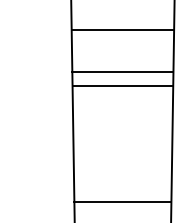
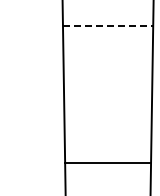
line: (123, 30) -> (108, 26), solid -> dashed
line: (122, 72) -> (107, 63), removed
line: (122, 85) -> (107, 75), removed
line: (122, 201) -> (107, 162), moved

